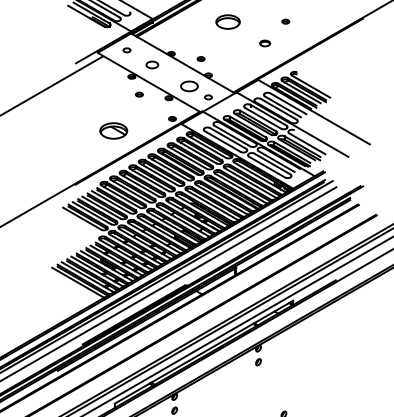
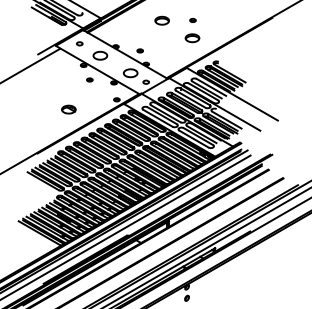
part: (227, 21) -> (161, 20), size x0.71
part: (285, 21) -> (192, 20), moved
part: (264, 43) -> (191, 38), size x1.67
part: (152, 64) -> (100, 55), size x1.43
part: (113, 130) -> (68, 109), size x0.62

